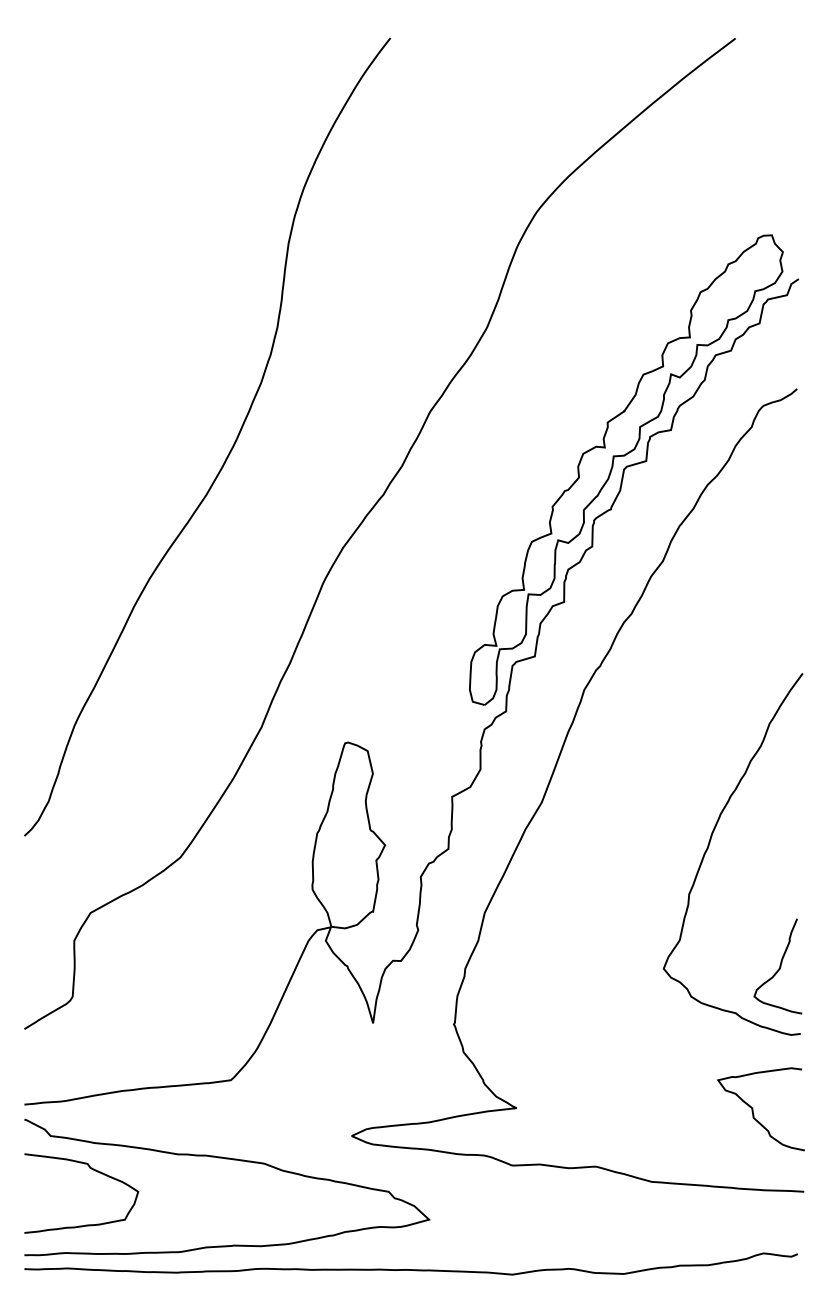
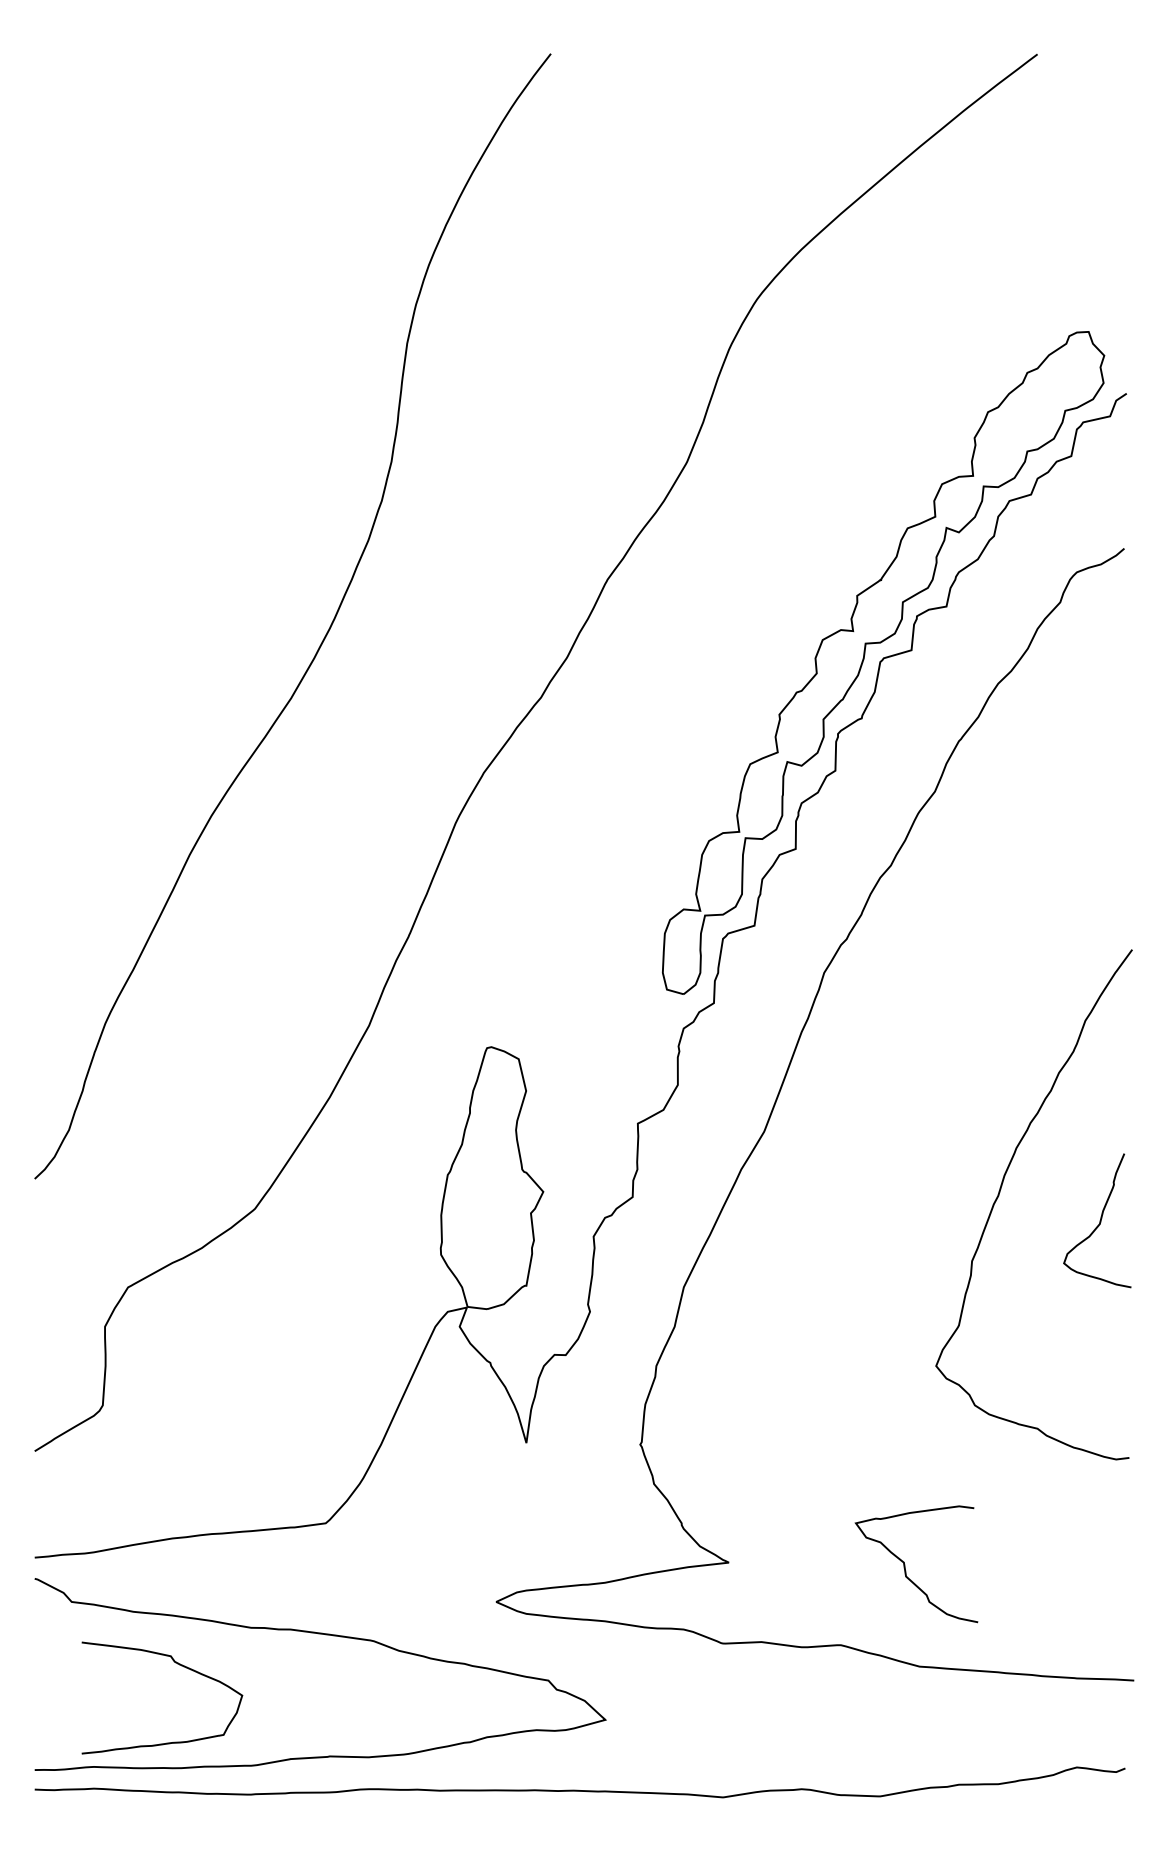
curve: (779, 966) -> (1099, 1220), moved
curve: (753, 1109) -> (905, 1564), moved
curve: (93, 1170) -> (179, 1665), moved

